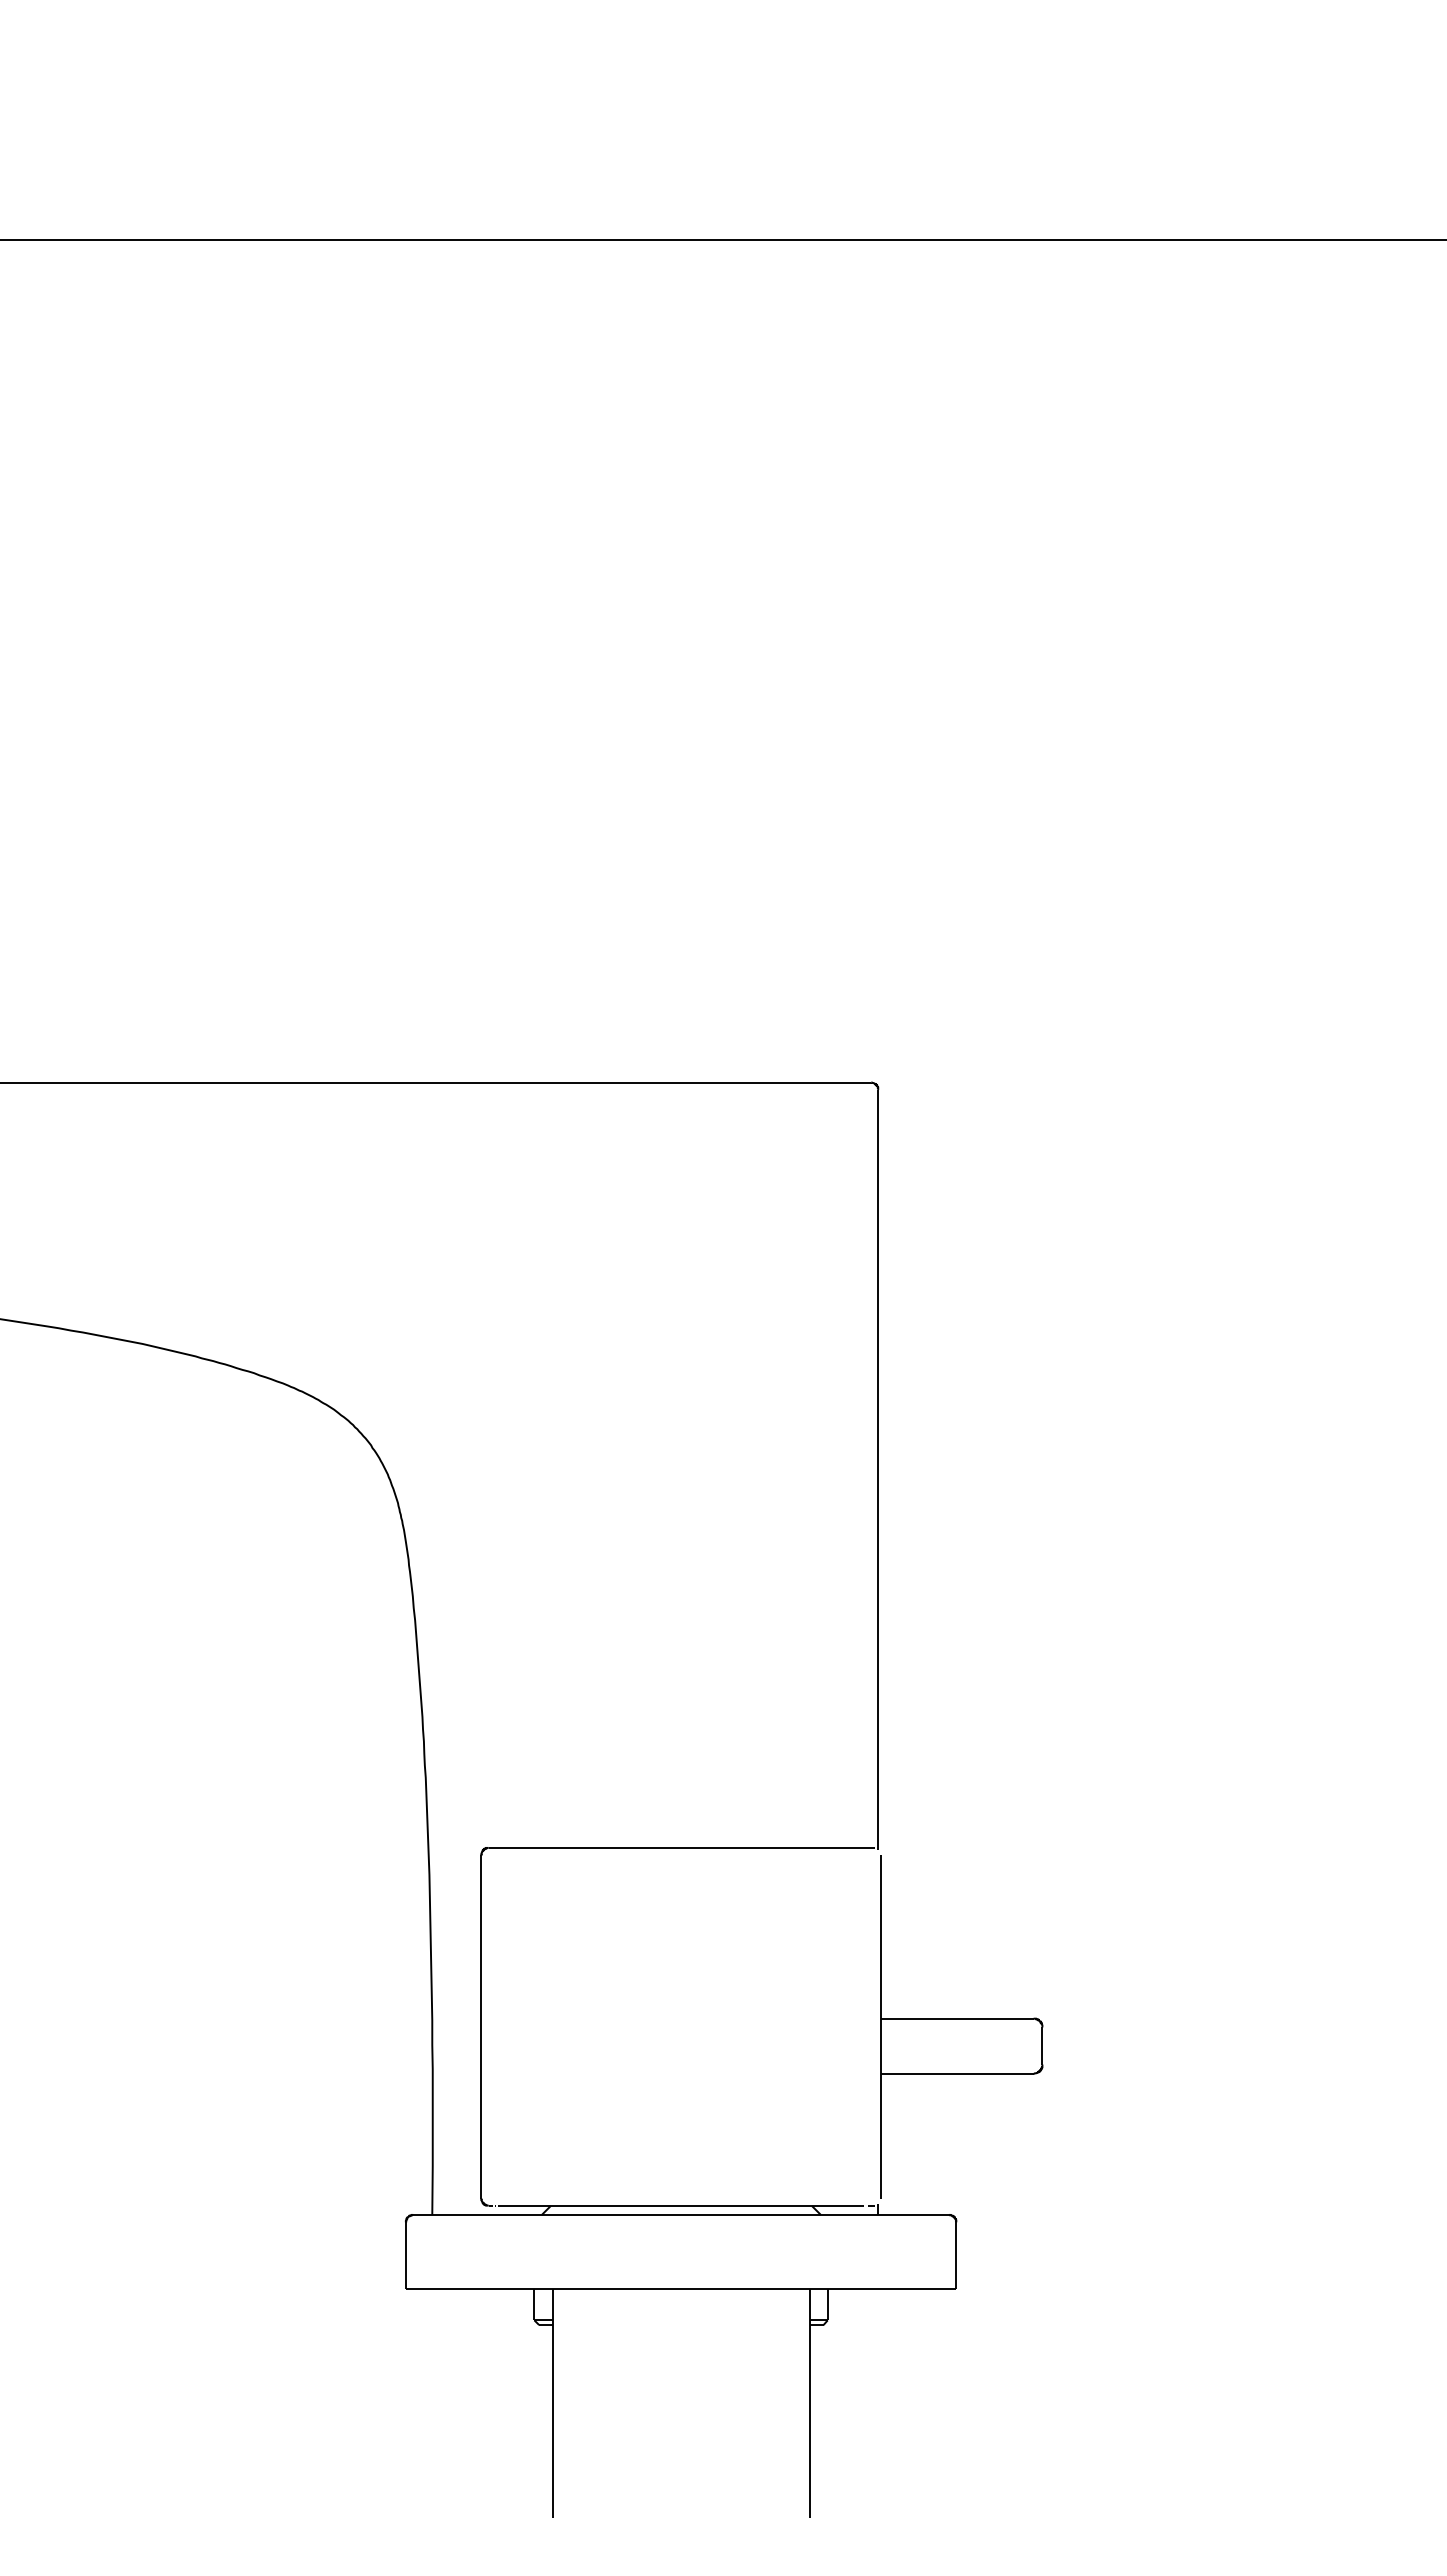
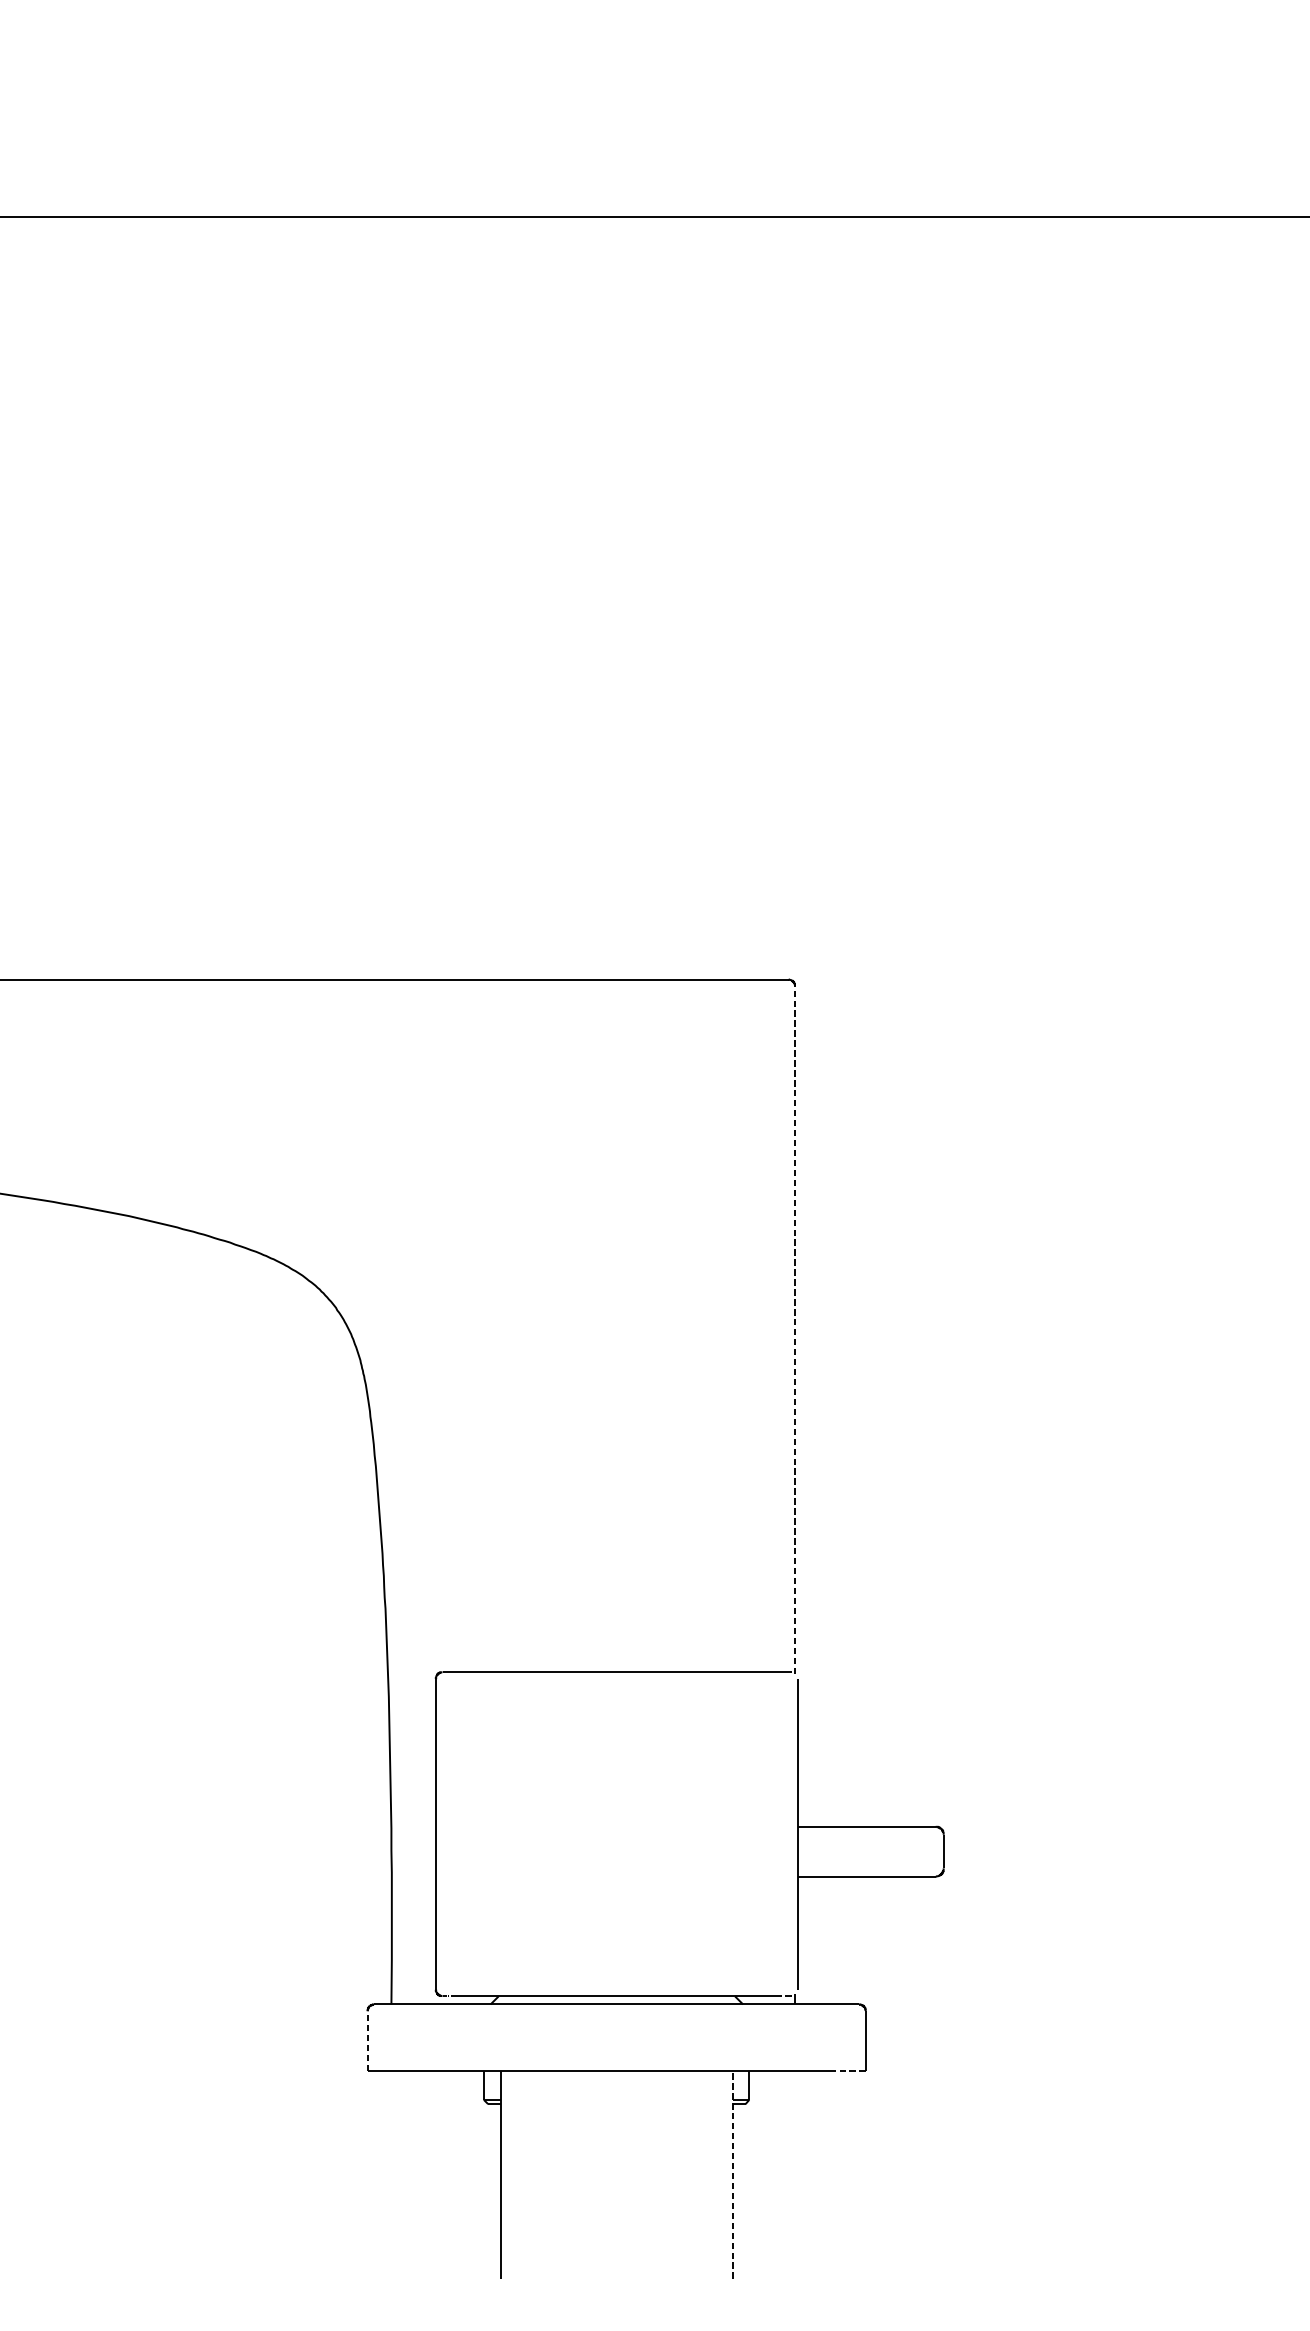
line: (878, 1469) -> (795, 1329), solid -> dashed
line: (405, 2254) -> (367, 2040), solid -> dashed
line: (937, 2288) -> (848, 2071), solid -> dashed
line: (809, 2403) -> (732, 2175), solid -> dashed

